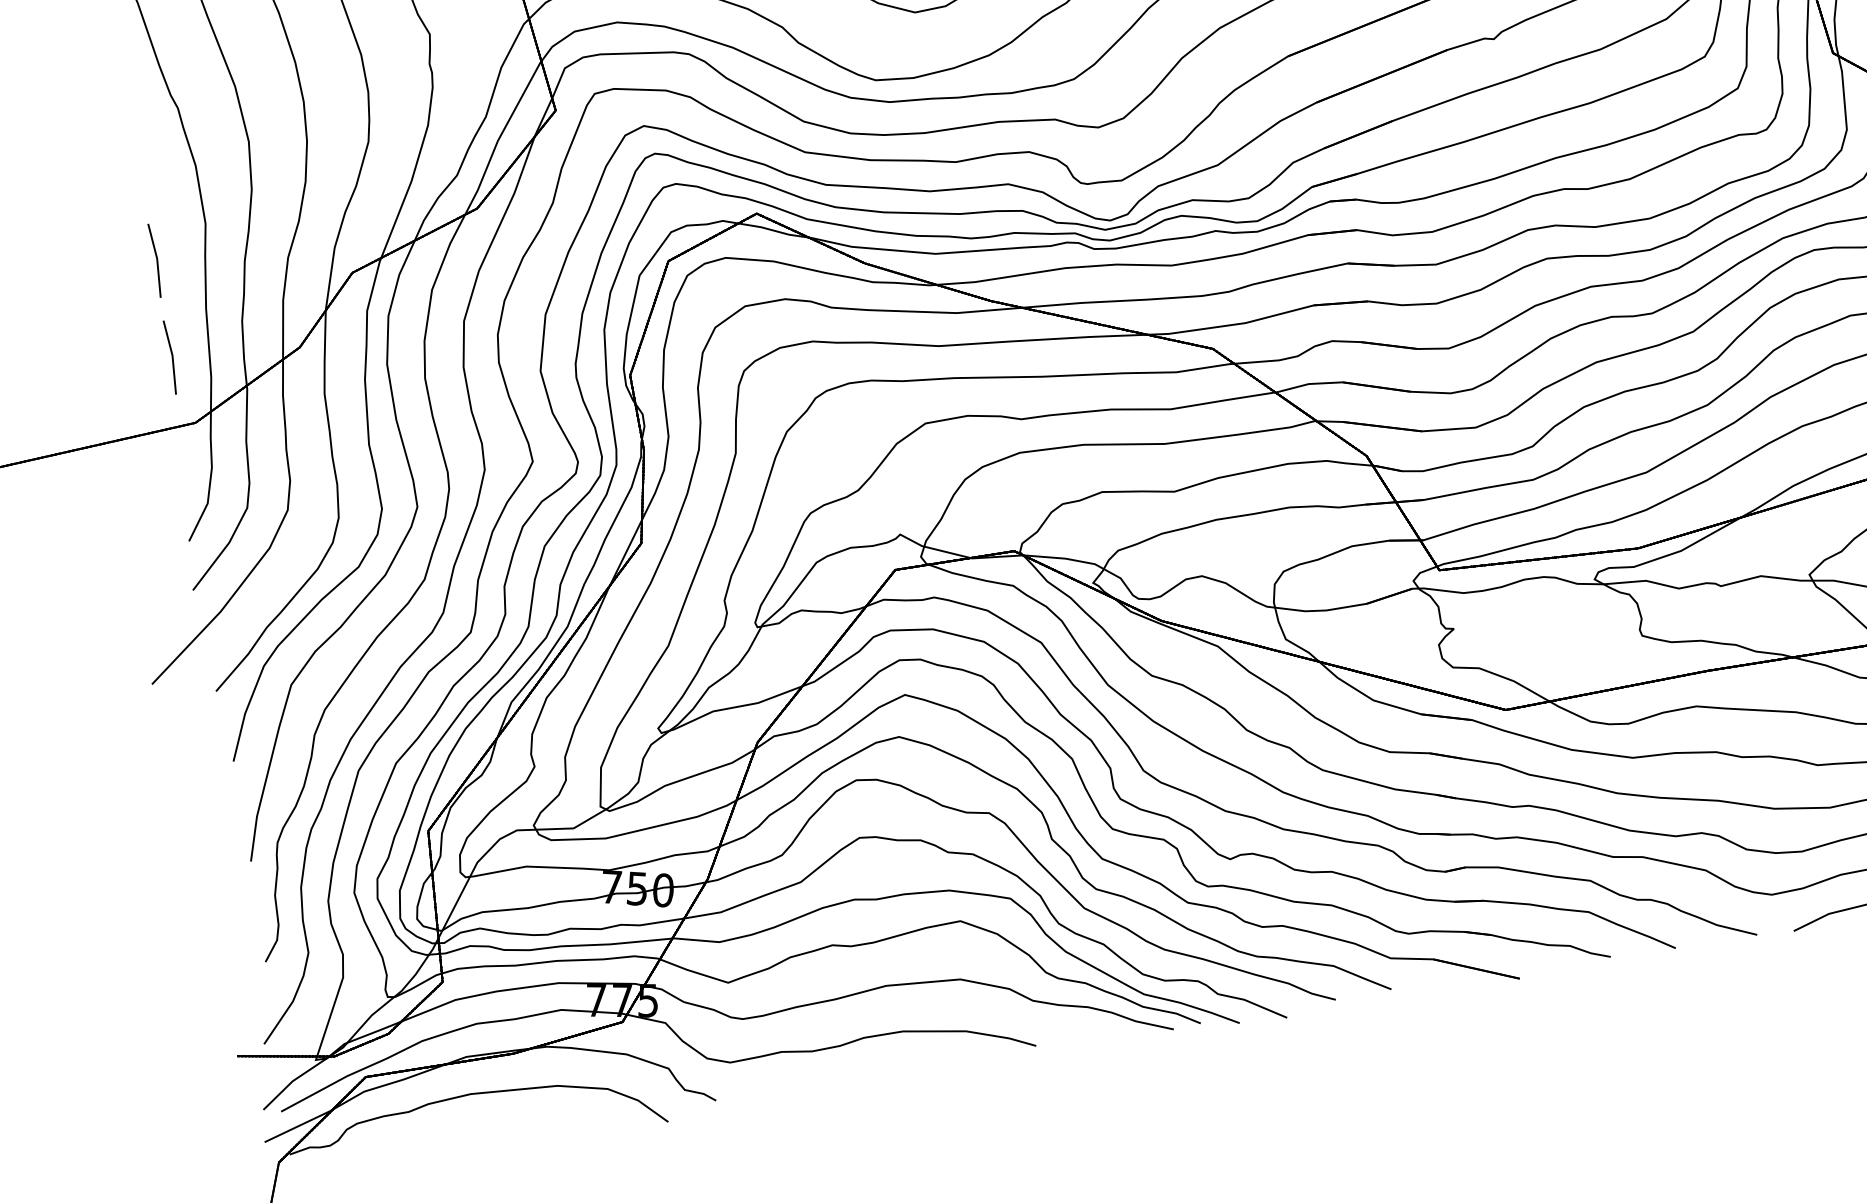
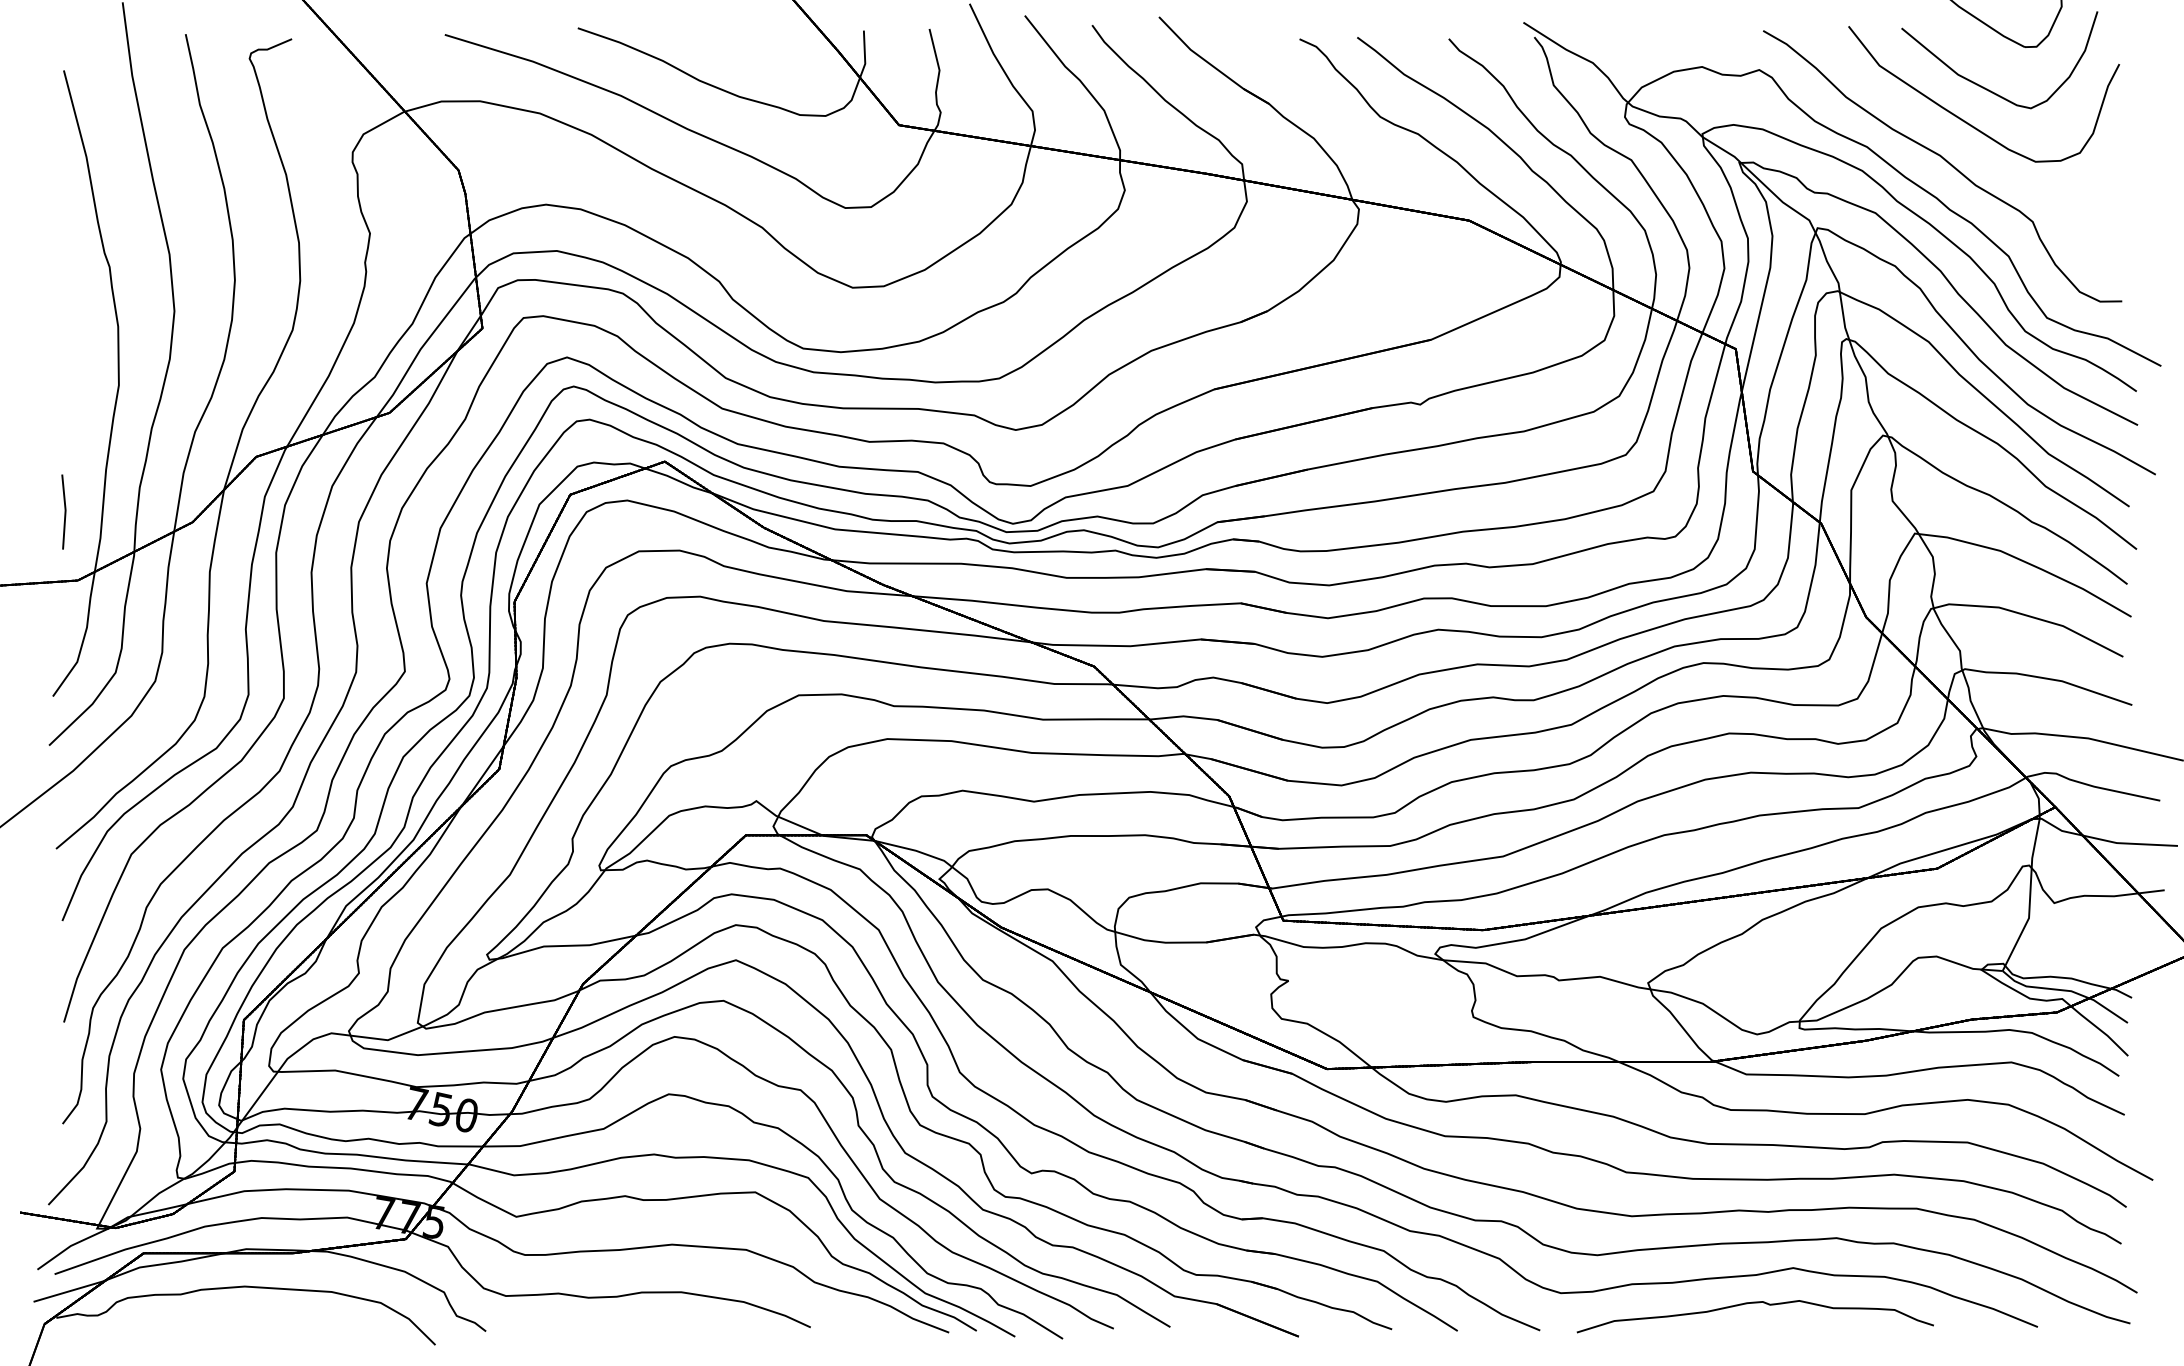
part: (155, 260) -> (63, 413), removed

